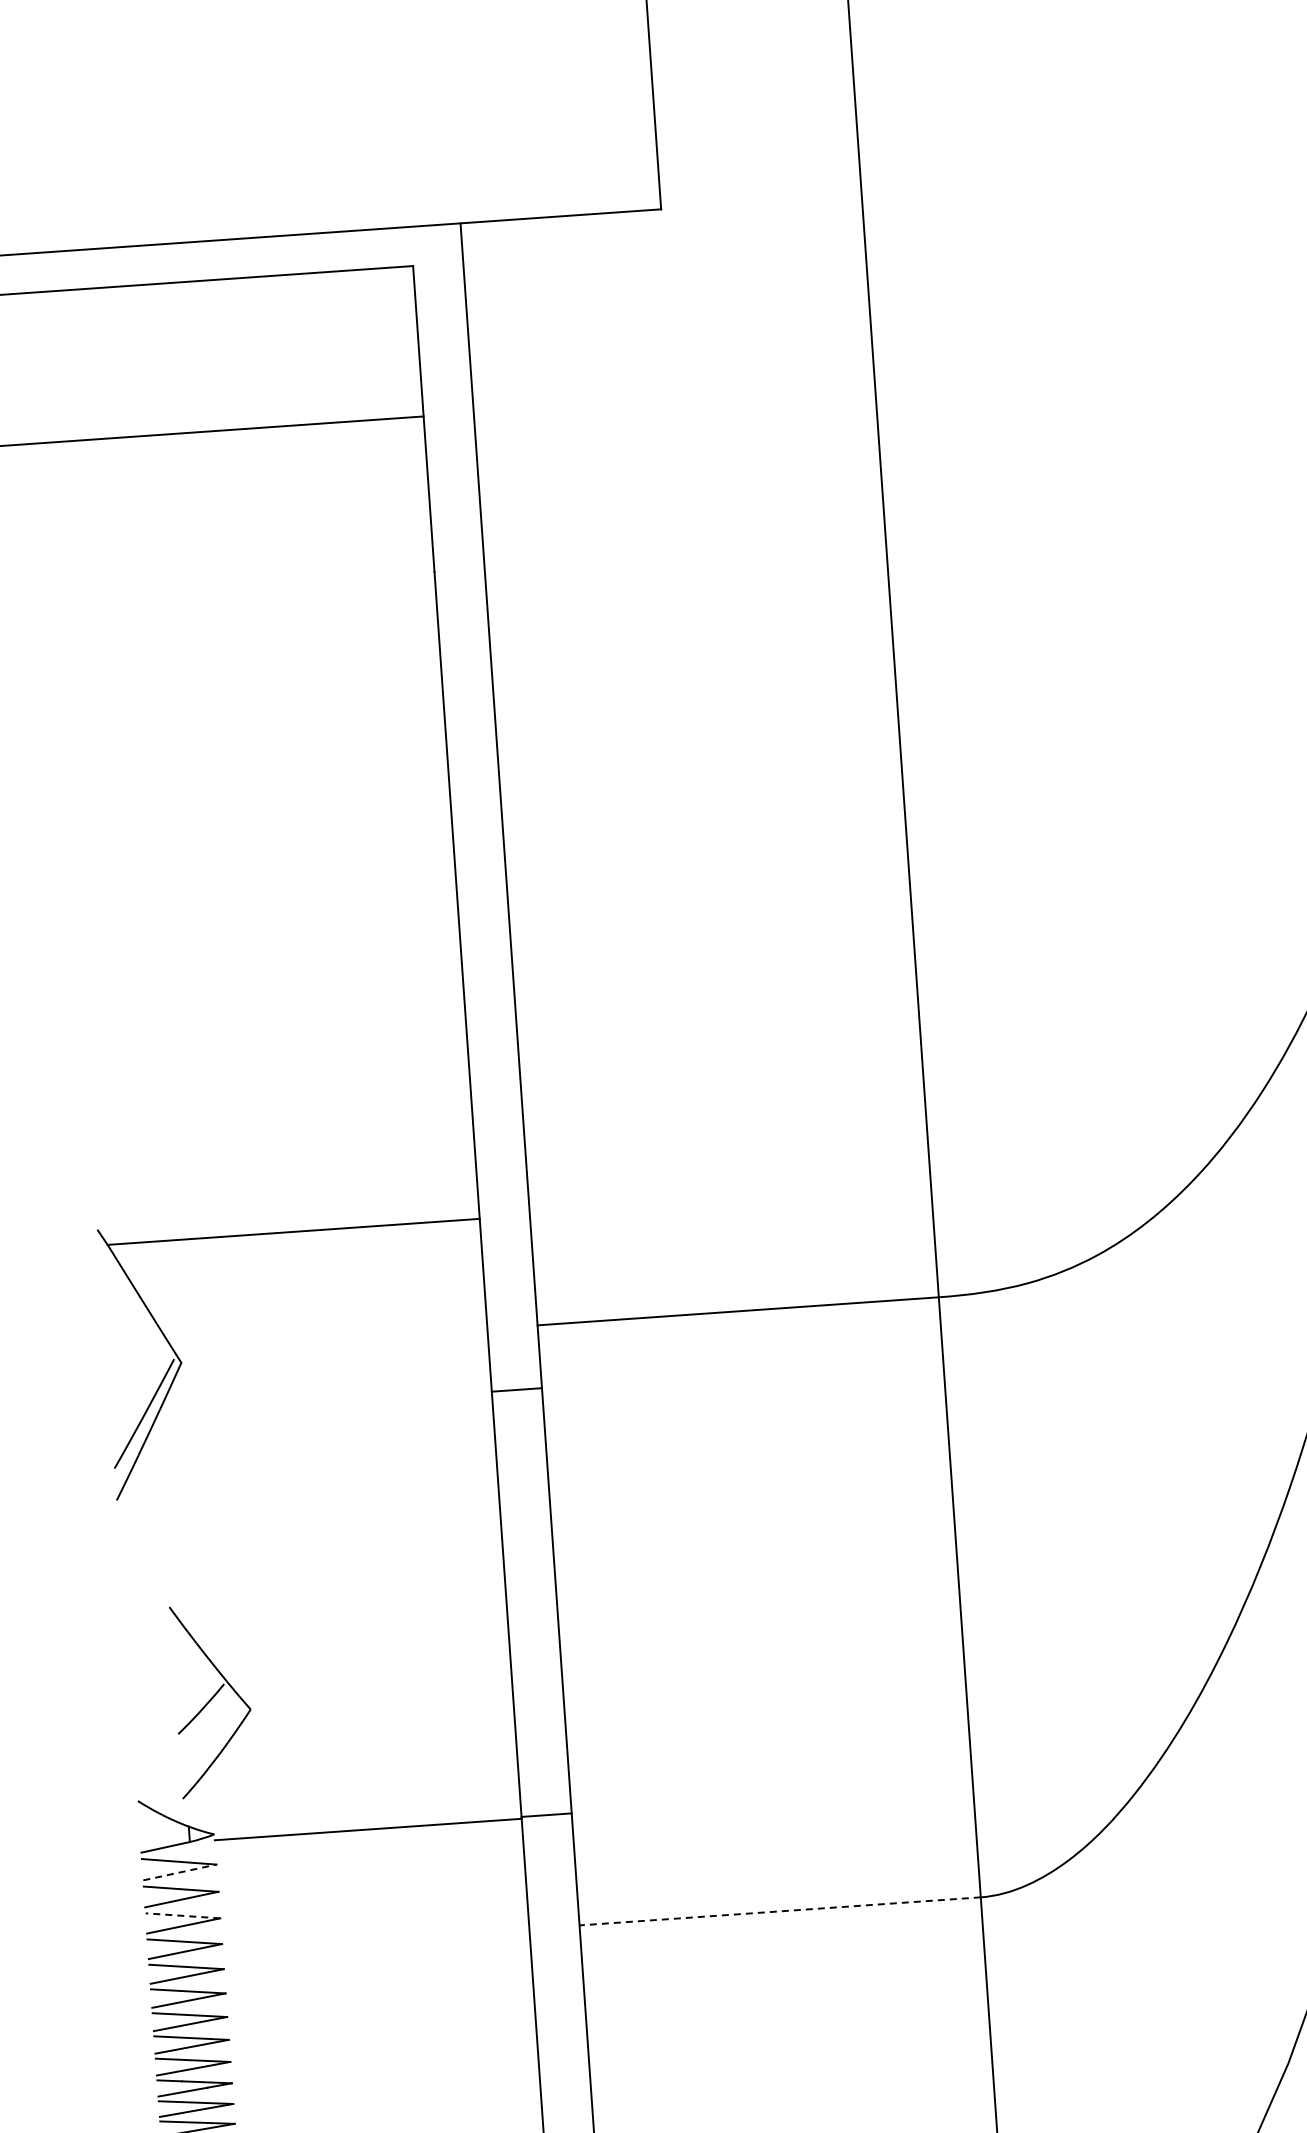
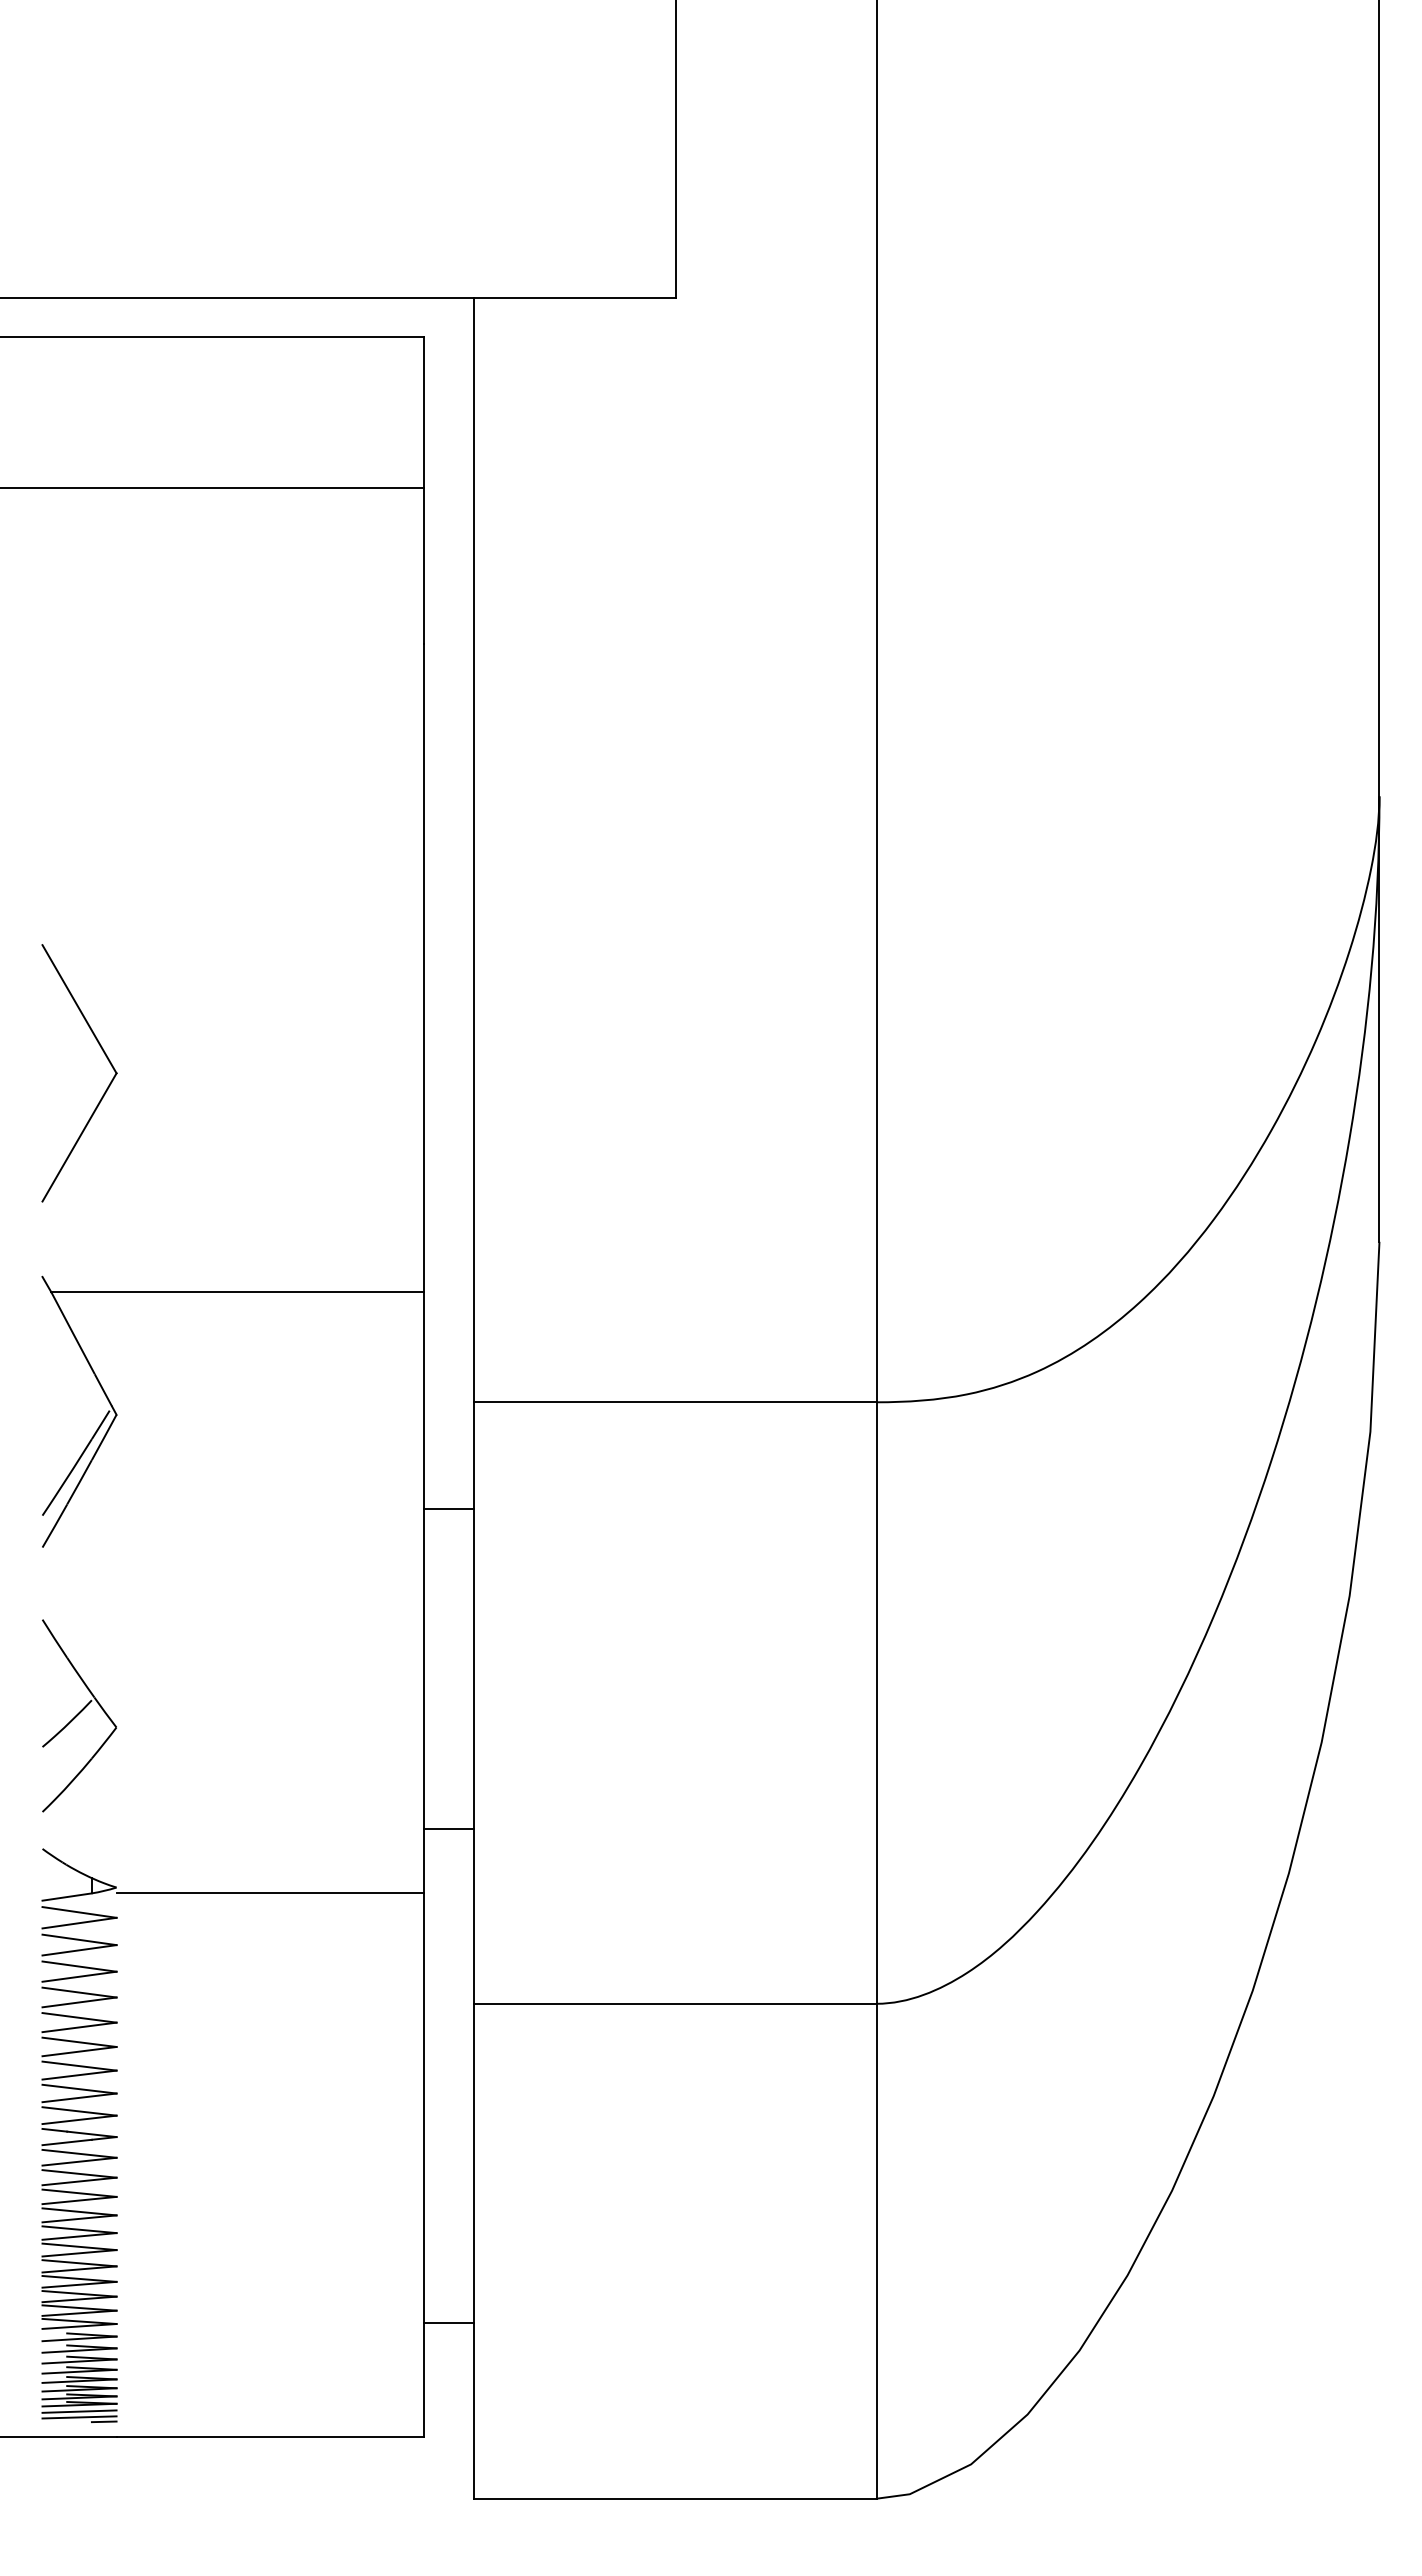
part: (149, 1035) -> (107, 1086), added
line: (517, 1390) -> (449, 1509), moved
part: (212, 1700) -> (79, 1715), moved
line: (546, 1815) -> (449, 1828), moved
line: (180, 1872) -> (80, 1923), dashed -> solid
line: (780, 1911) -> (675, 2003), dashed -> solid
line: (182, 1915) -> (79, 1966), dashed -> solid

